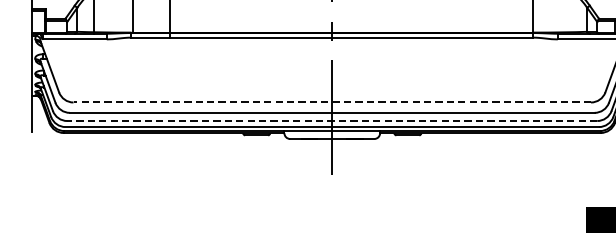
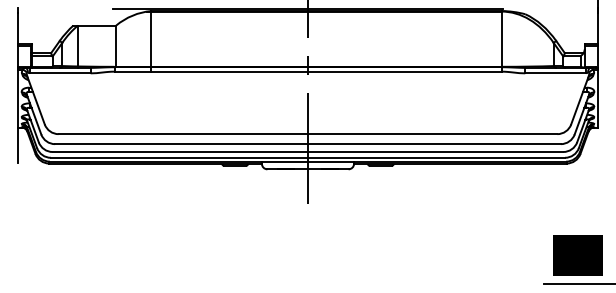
line: (331, 102) -> (307, 134), dashed -> solid
line: (331, 121) -> (307, 152), dashed -> solid

